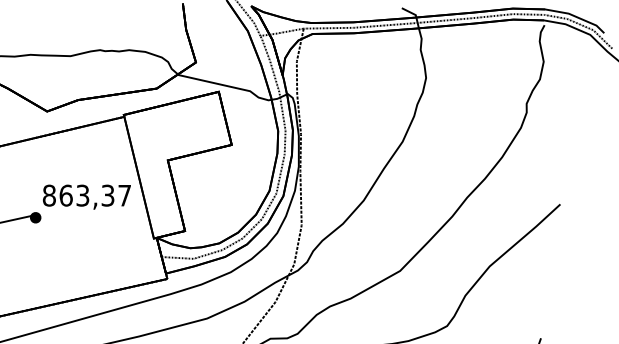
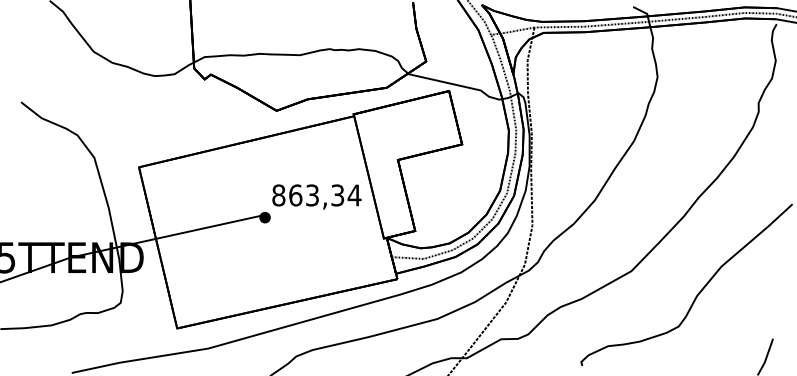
text: (124, 195) -> (354, 195), 863,37 -> 863,34

